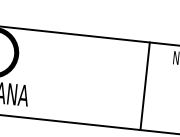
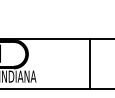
line: (145, 86) -> (90, 64), moved

